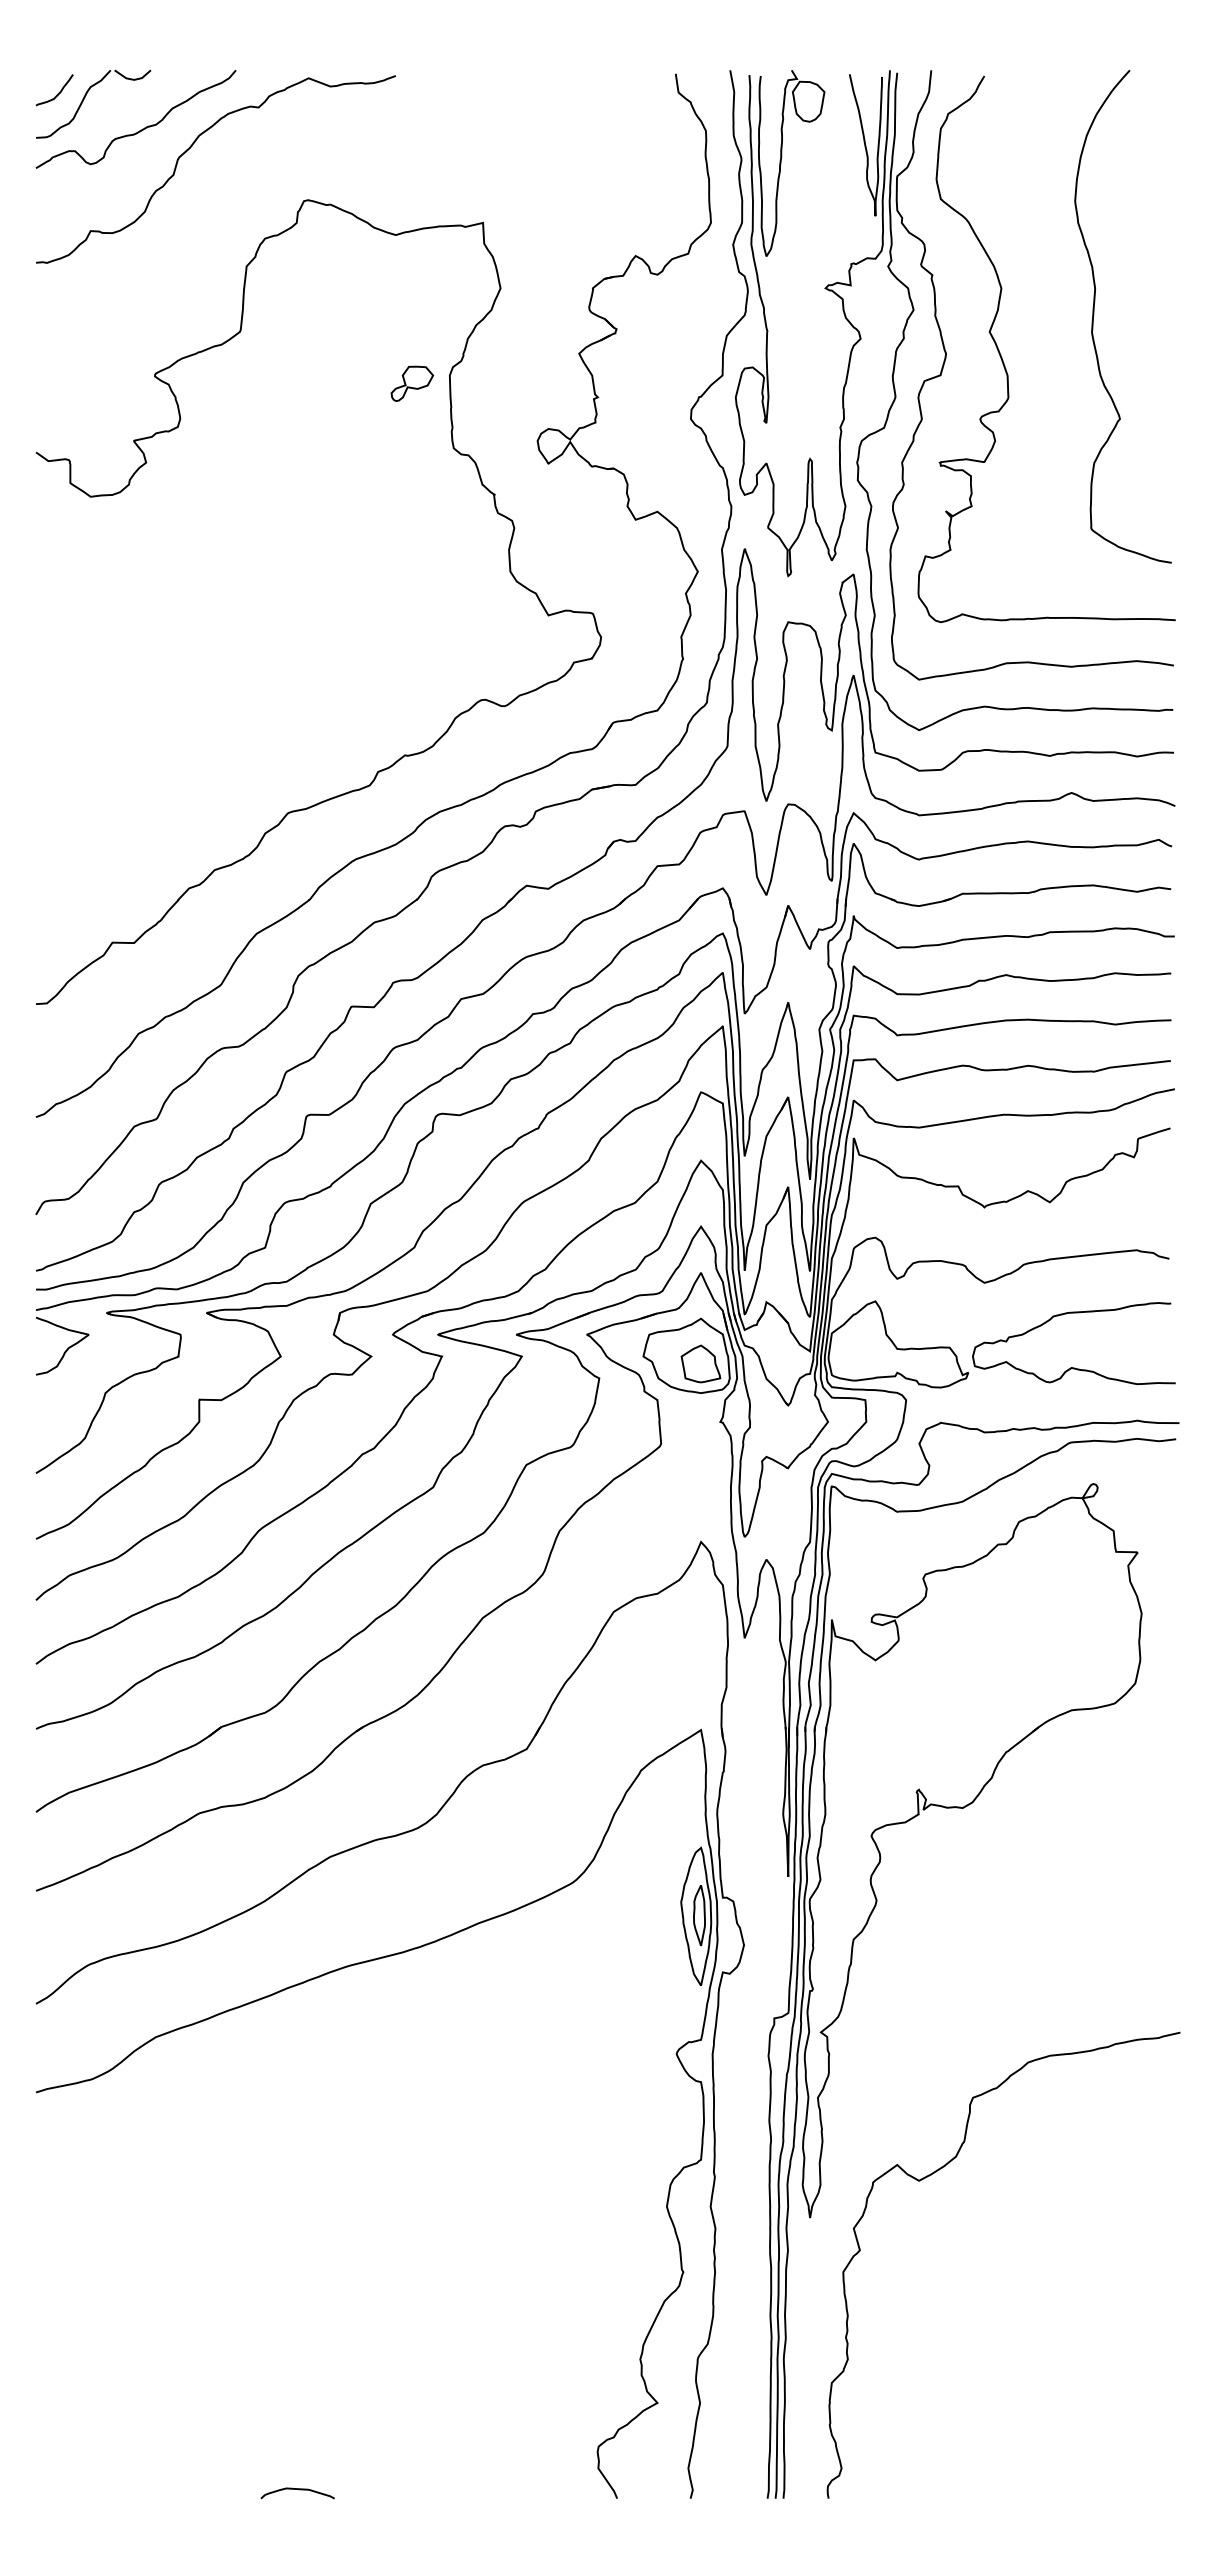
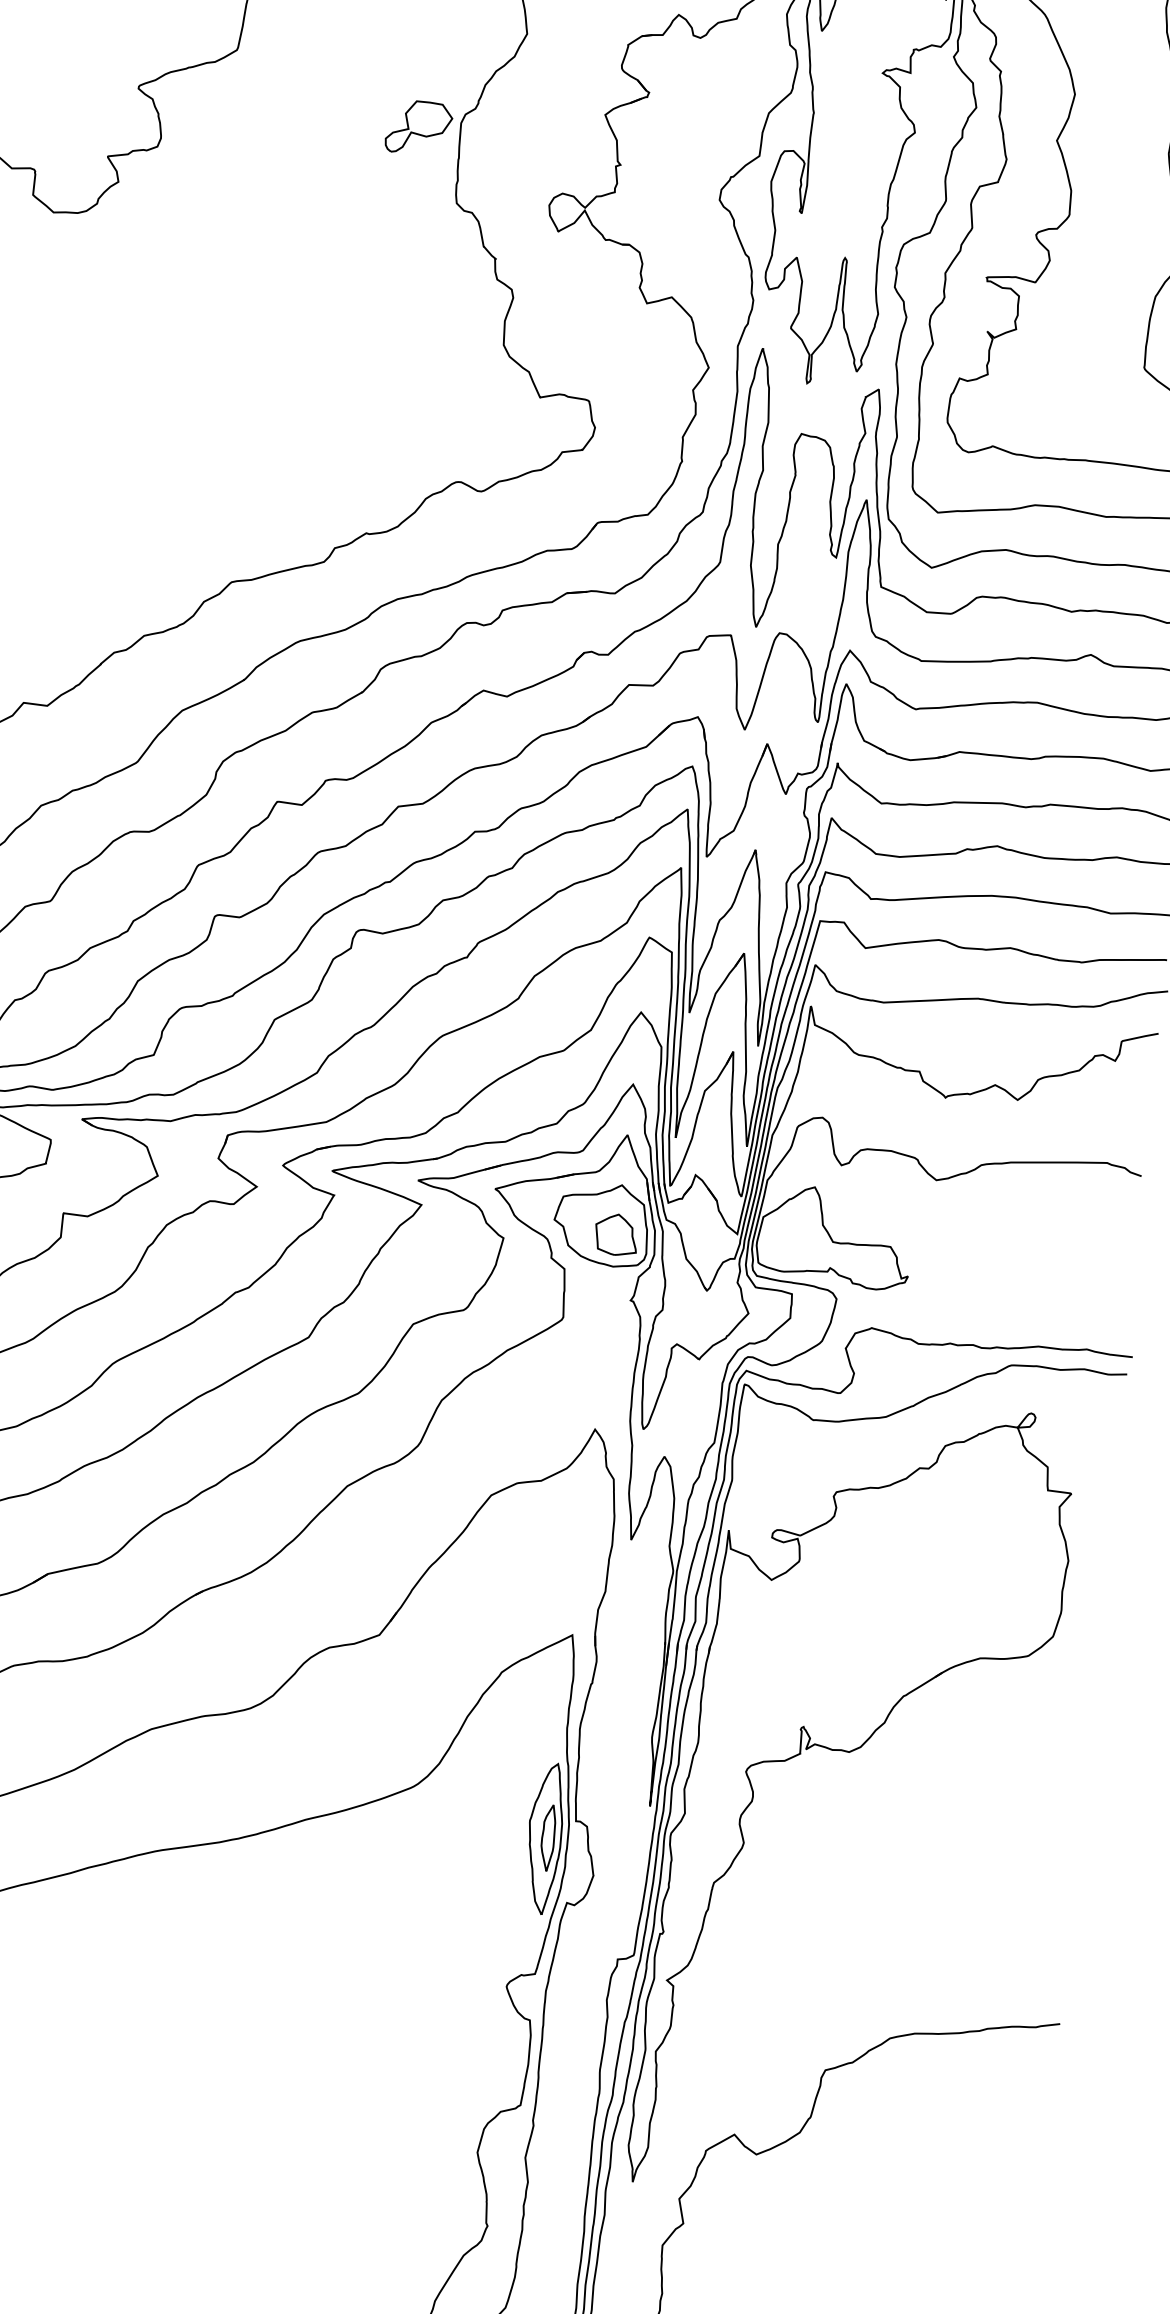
part: (412, 383) -> (419, 127), size x1.4
curve: (1073, 1367) -> (1023, 1283), removed

